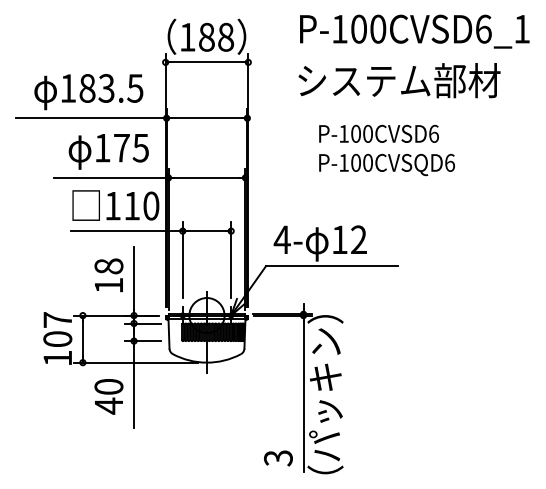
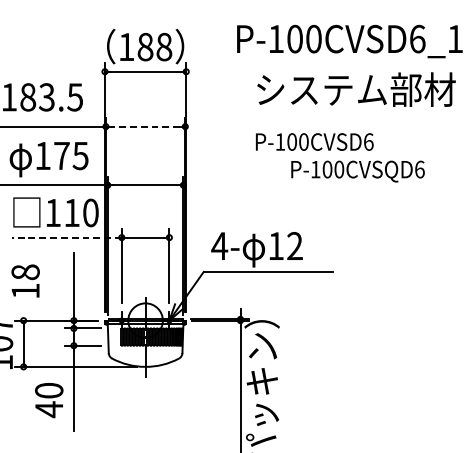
text: (399, 80) -> (356, 89), moved
line: (206, 118) -> (145, 126), solid -> dashed
text: (386, 164) -> (357, 171), moved
line: (127, 231) -> (67, 237), solid -> dashed
text: (108, 275) -> (25, 281), moved

